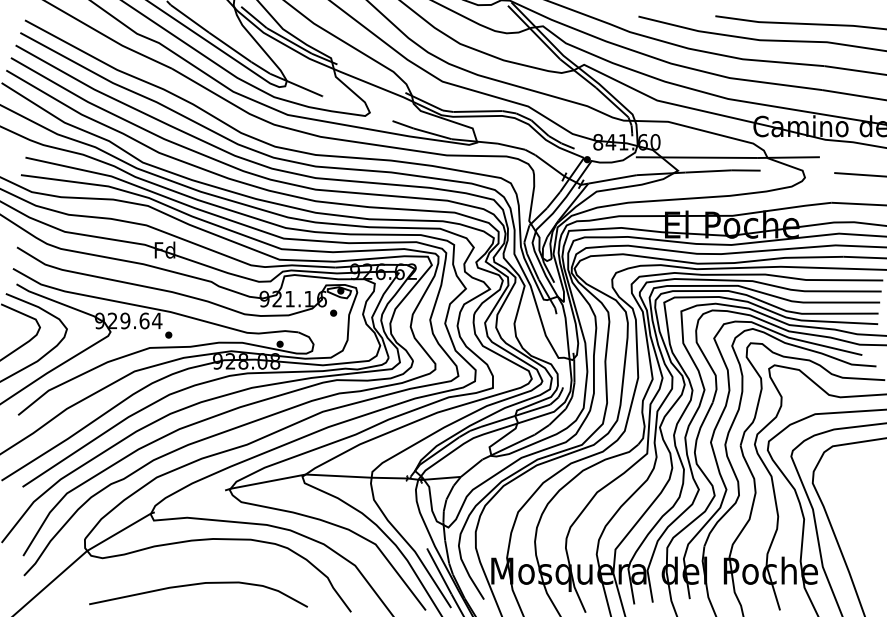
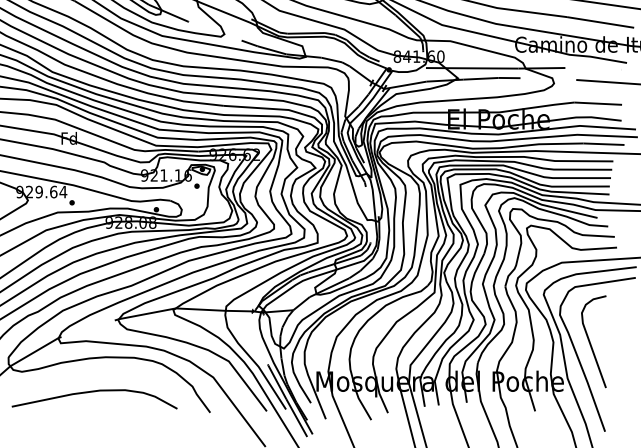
curve: (853, 520) -> (590, 343), added

